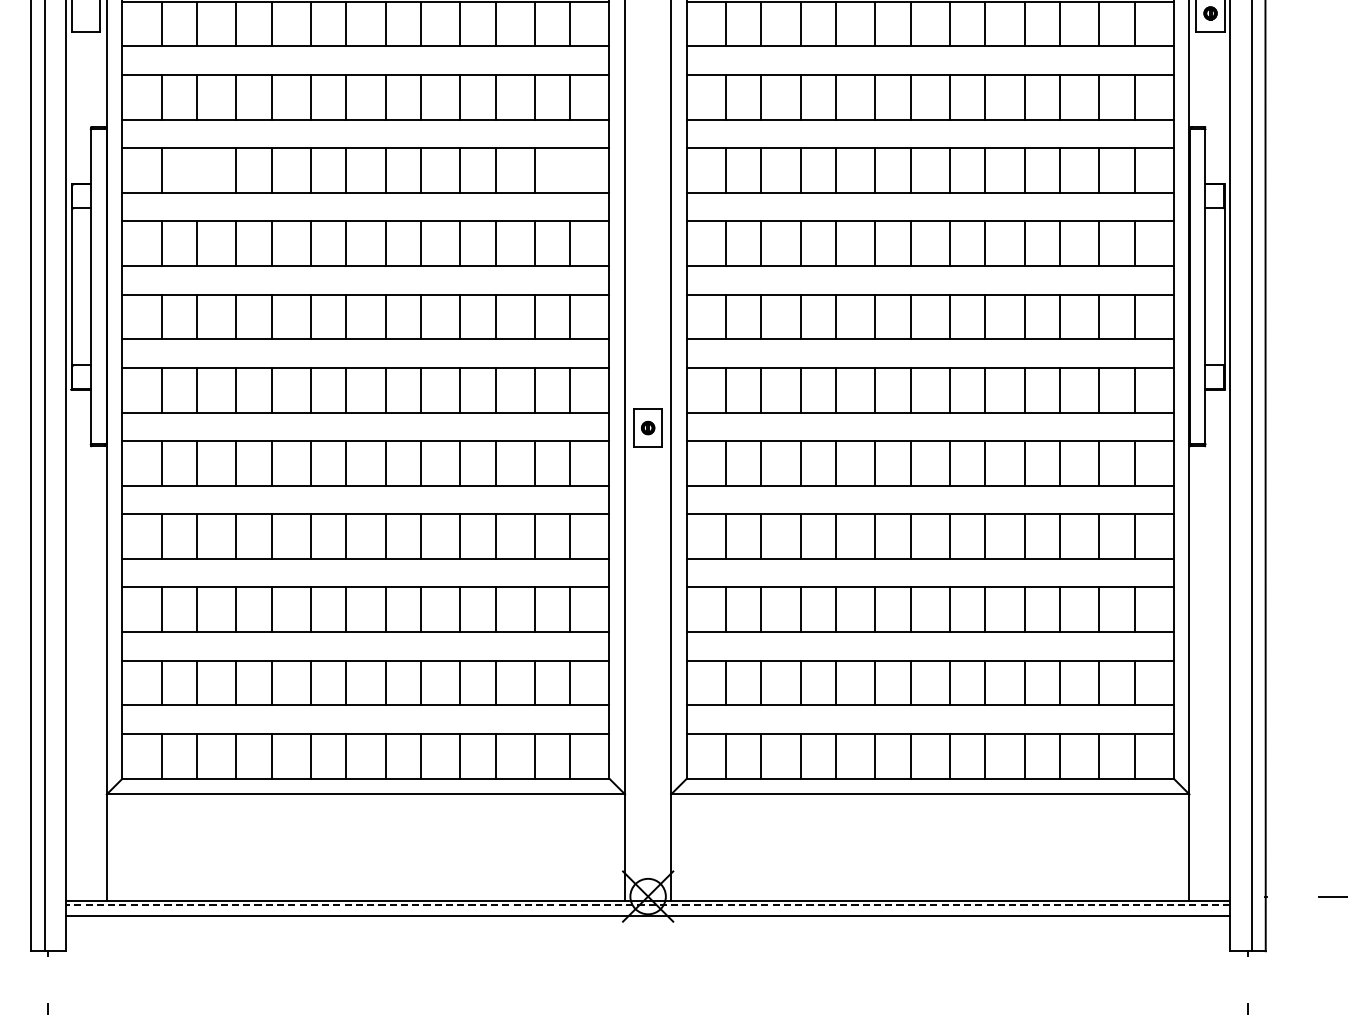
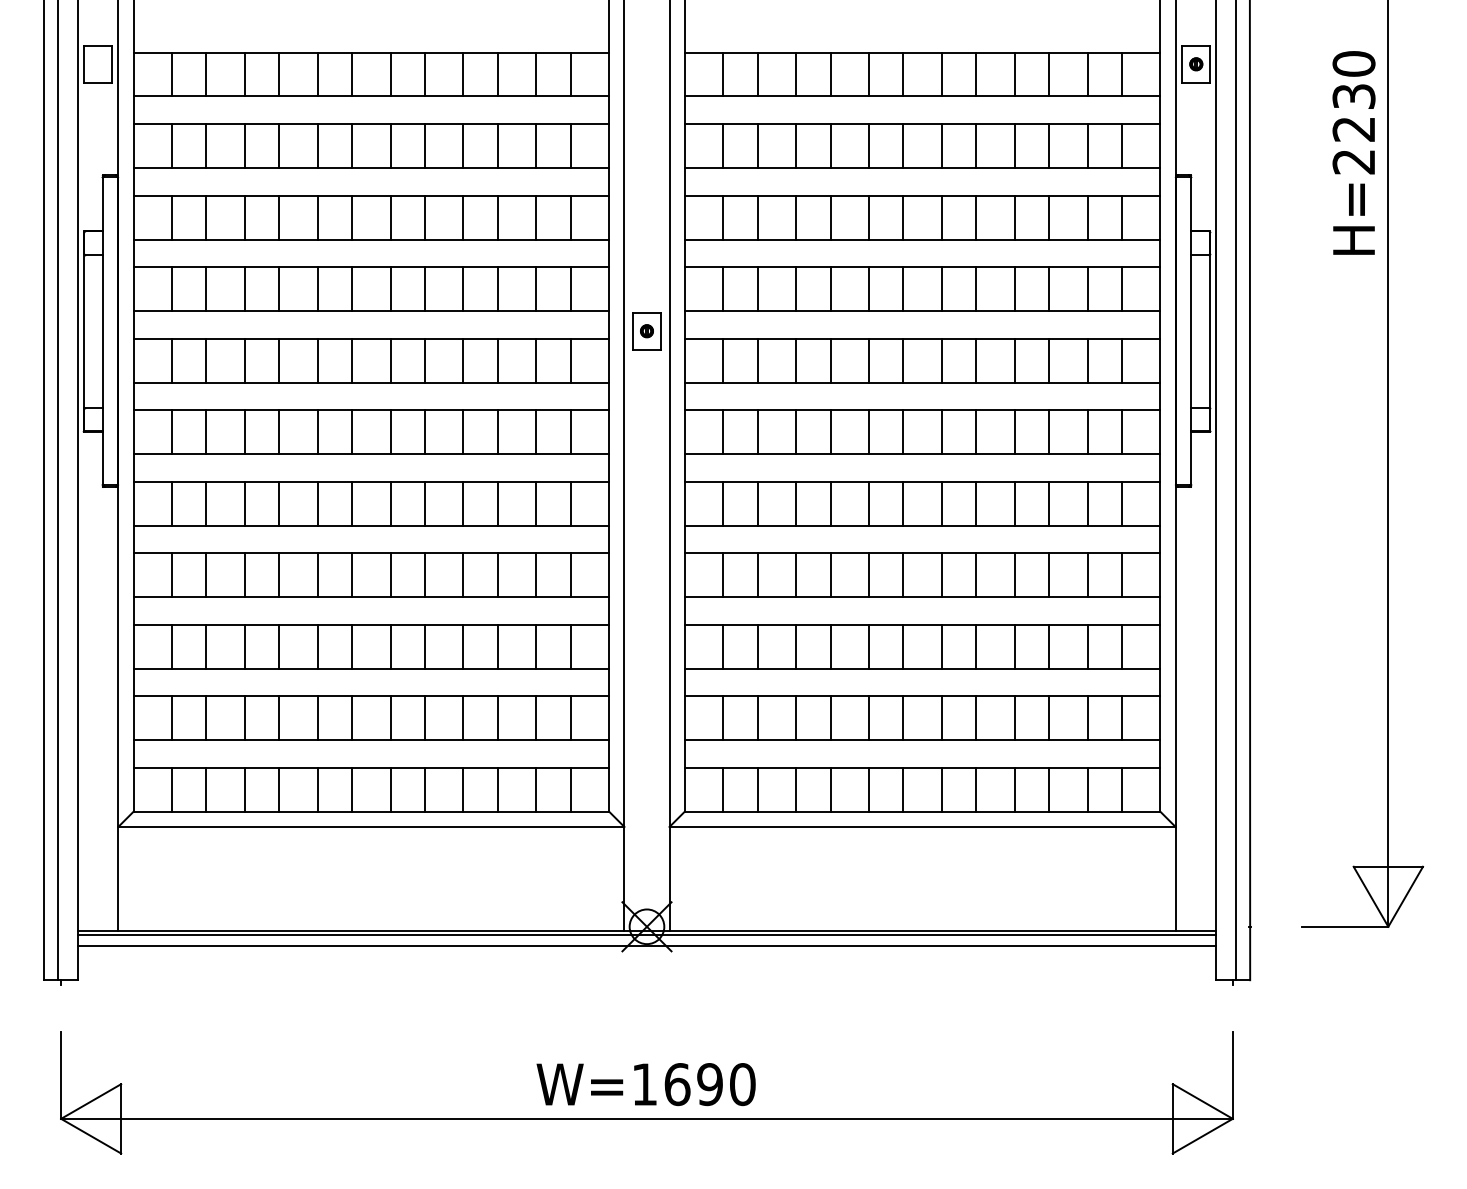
line: (197, 170) -> (206, 217), added
line: (570, 170) -> (571, 217), added
part: (647, 428) -> (646, 331), moved
line: (647, 905) -> (646, 935), dashed -> solid

